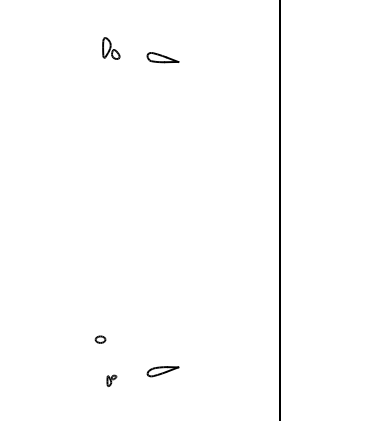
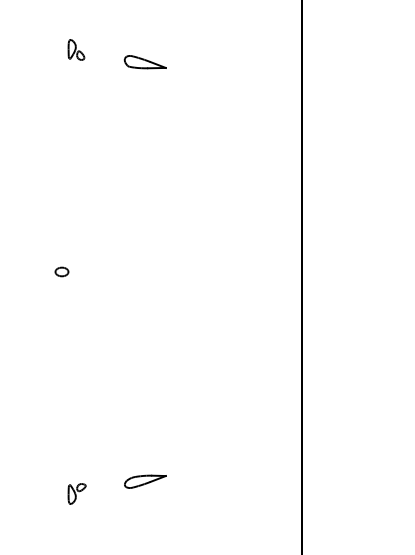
part: (111, 48) -> (76, 49), size x0.71
part: (100, 339) -> (61, 271), moved
part: (111, 380) -> (76, 493), size x1.43

